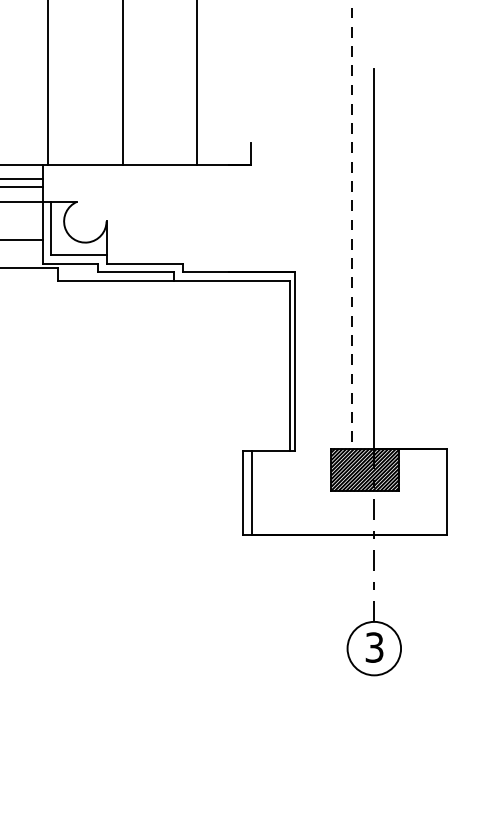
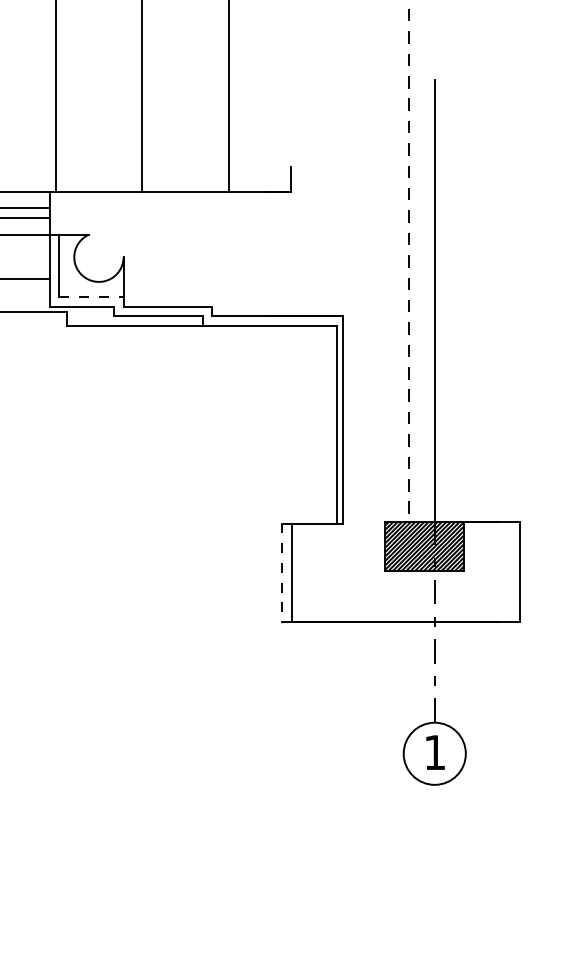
line: (78, 255) -> (90, 296), solid -> dashed
line: (243, 493) -> (282, 573), solid -> dashed
text: (374, 647) -> (435, 752), 3 -> 1

